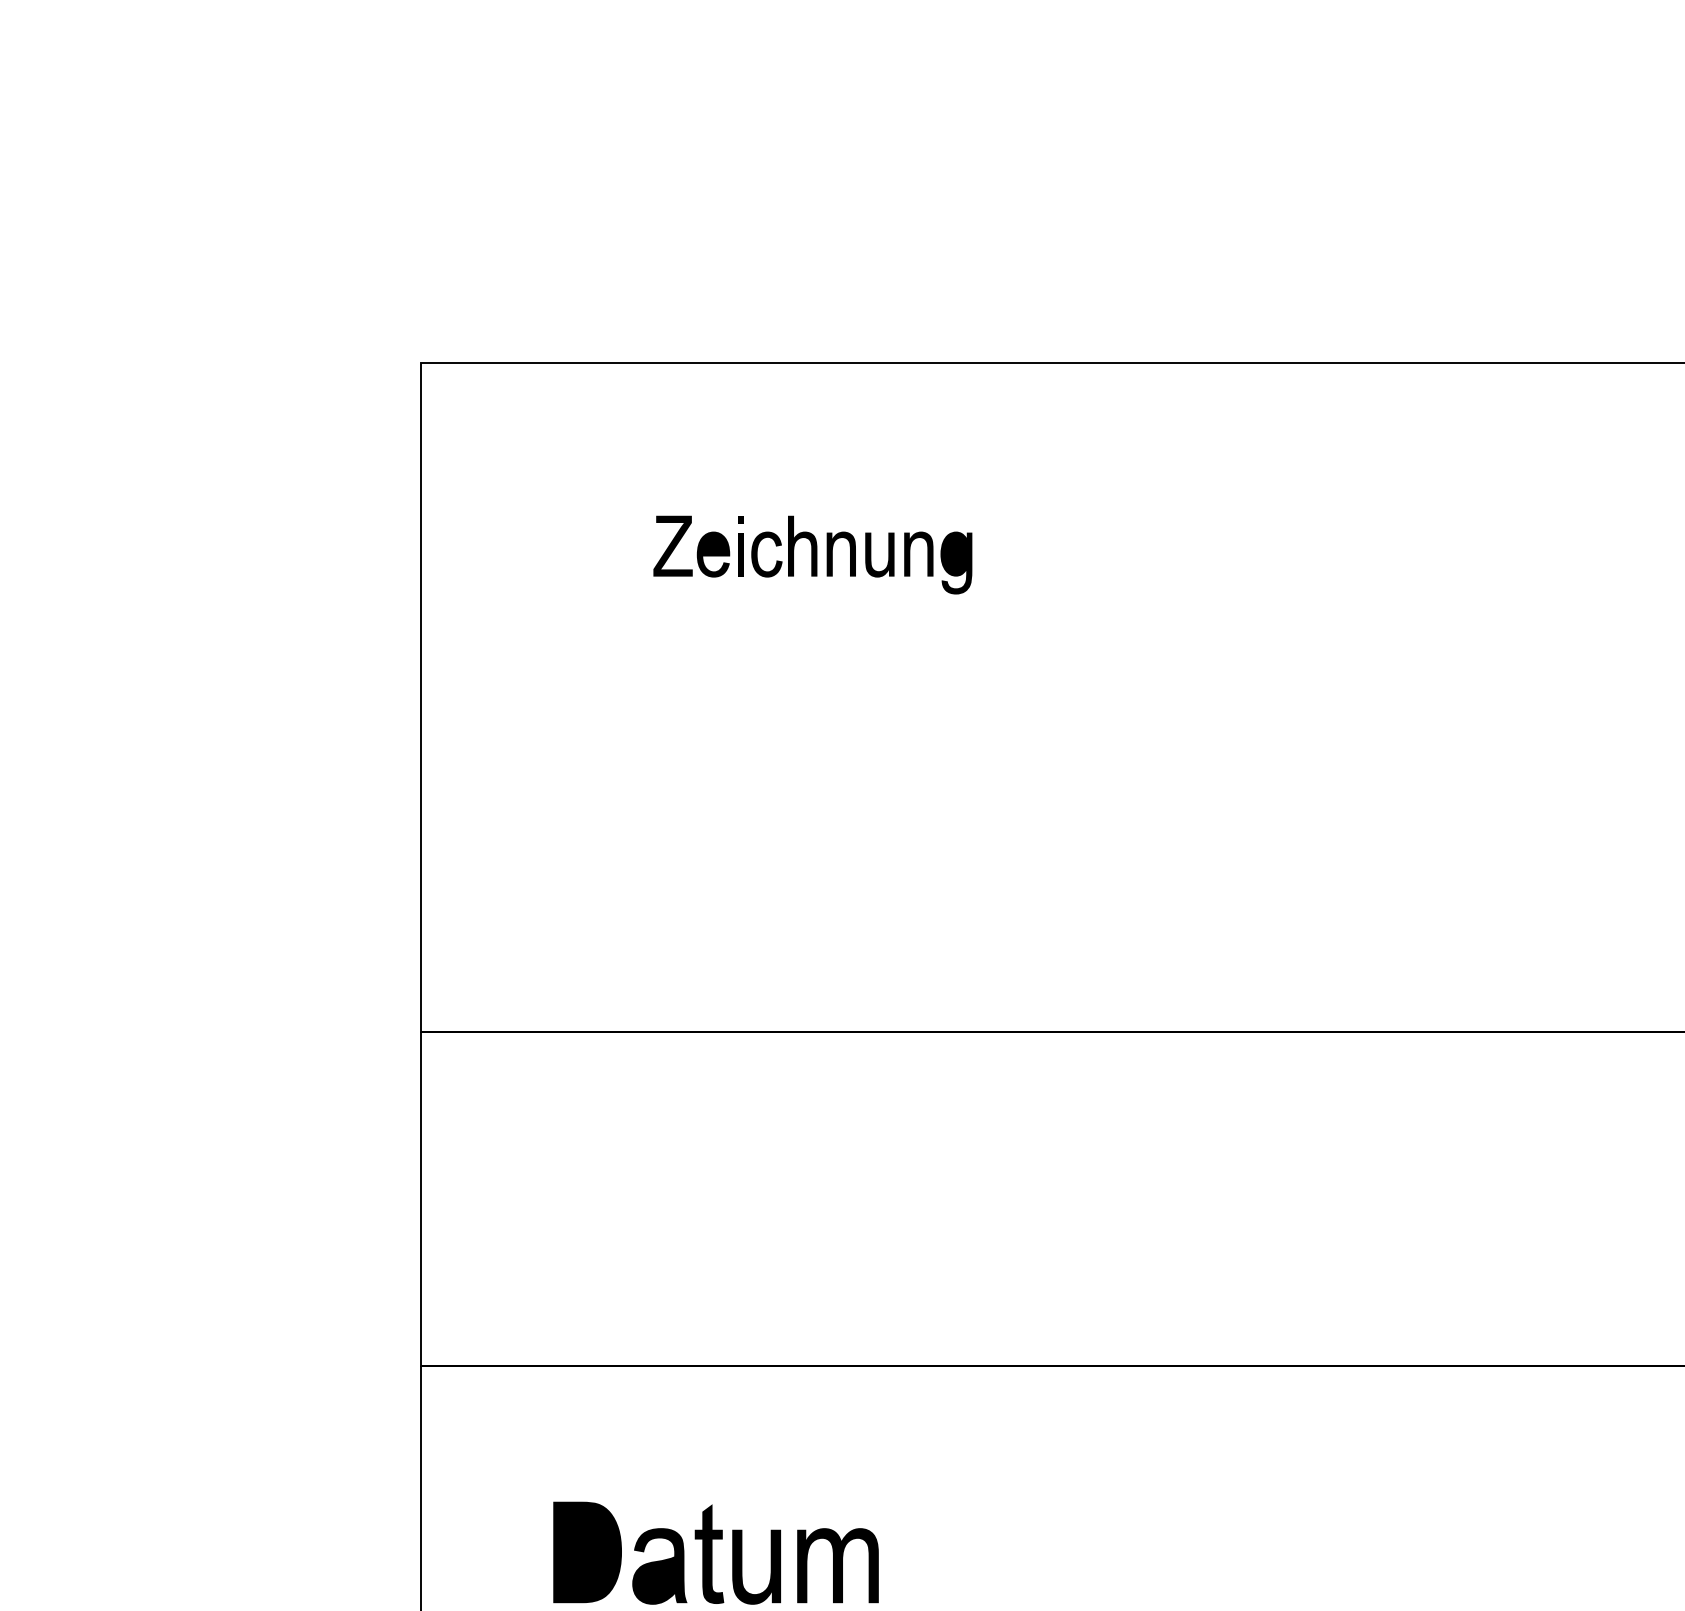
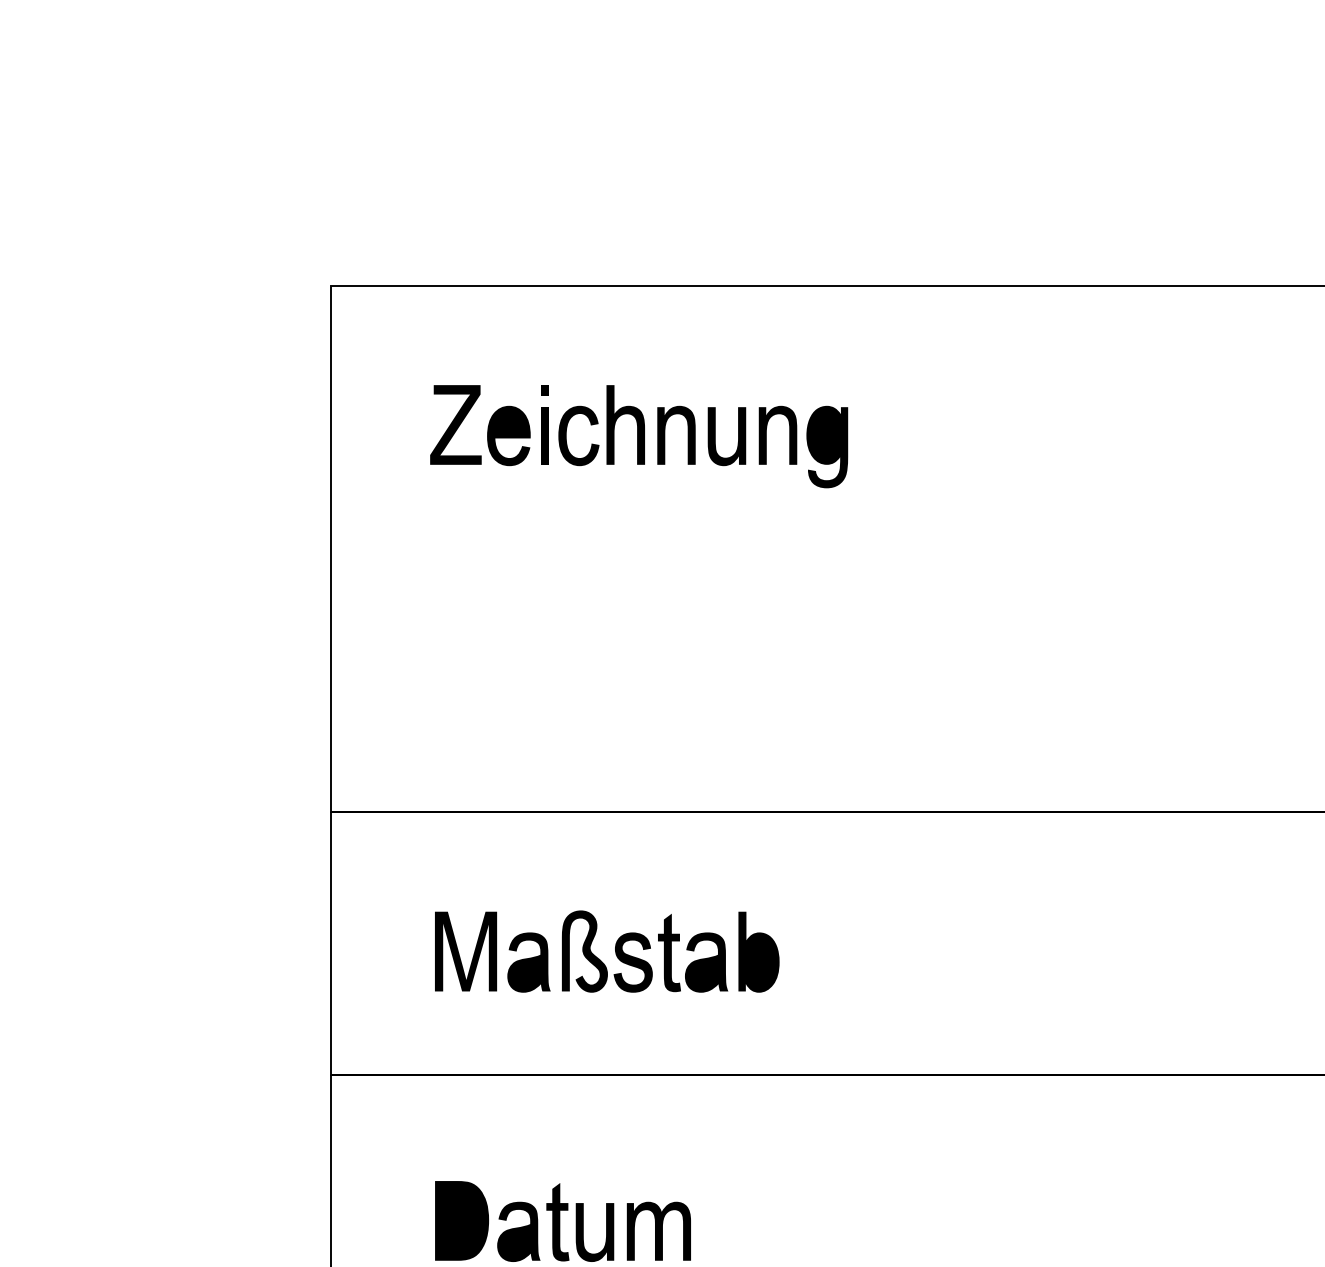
part: (812, 554) -> (638, 436), size x1.67
part: (782, 1209) -> (615, 951), added

